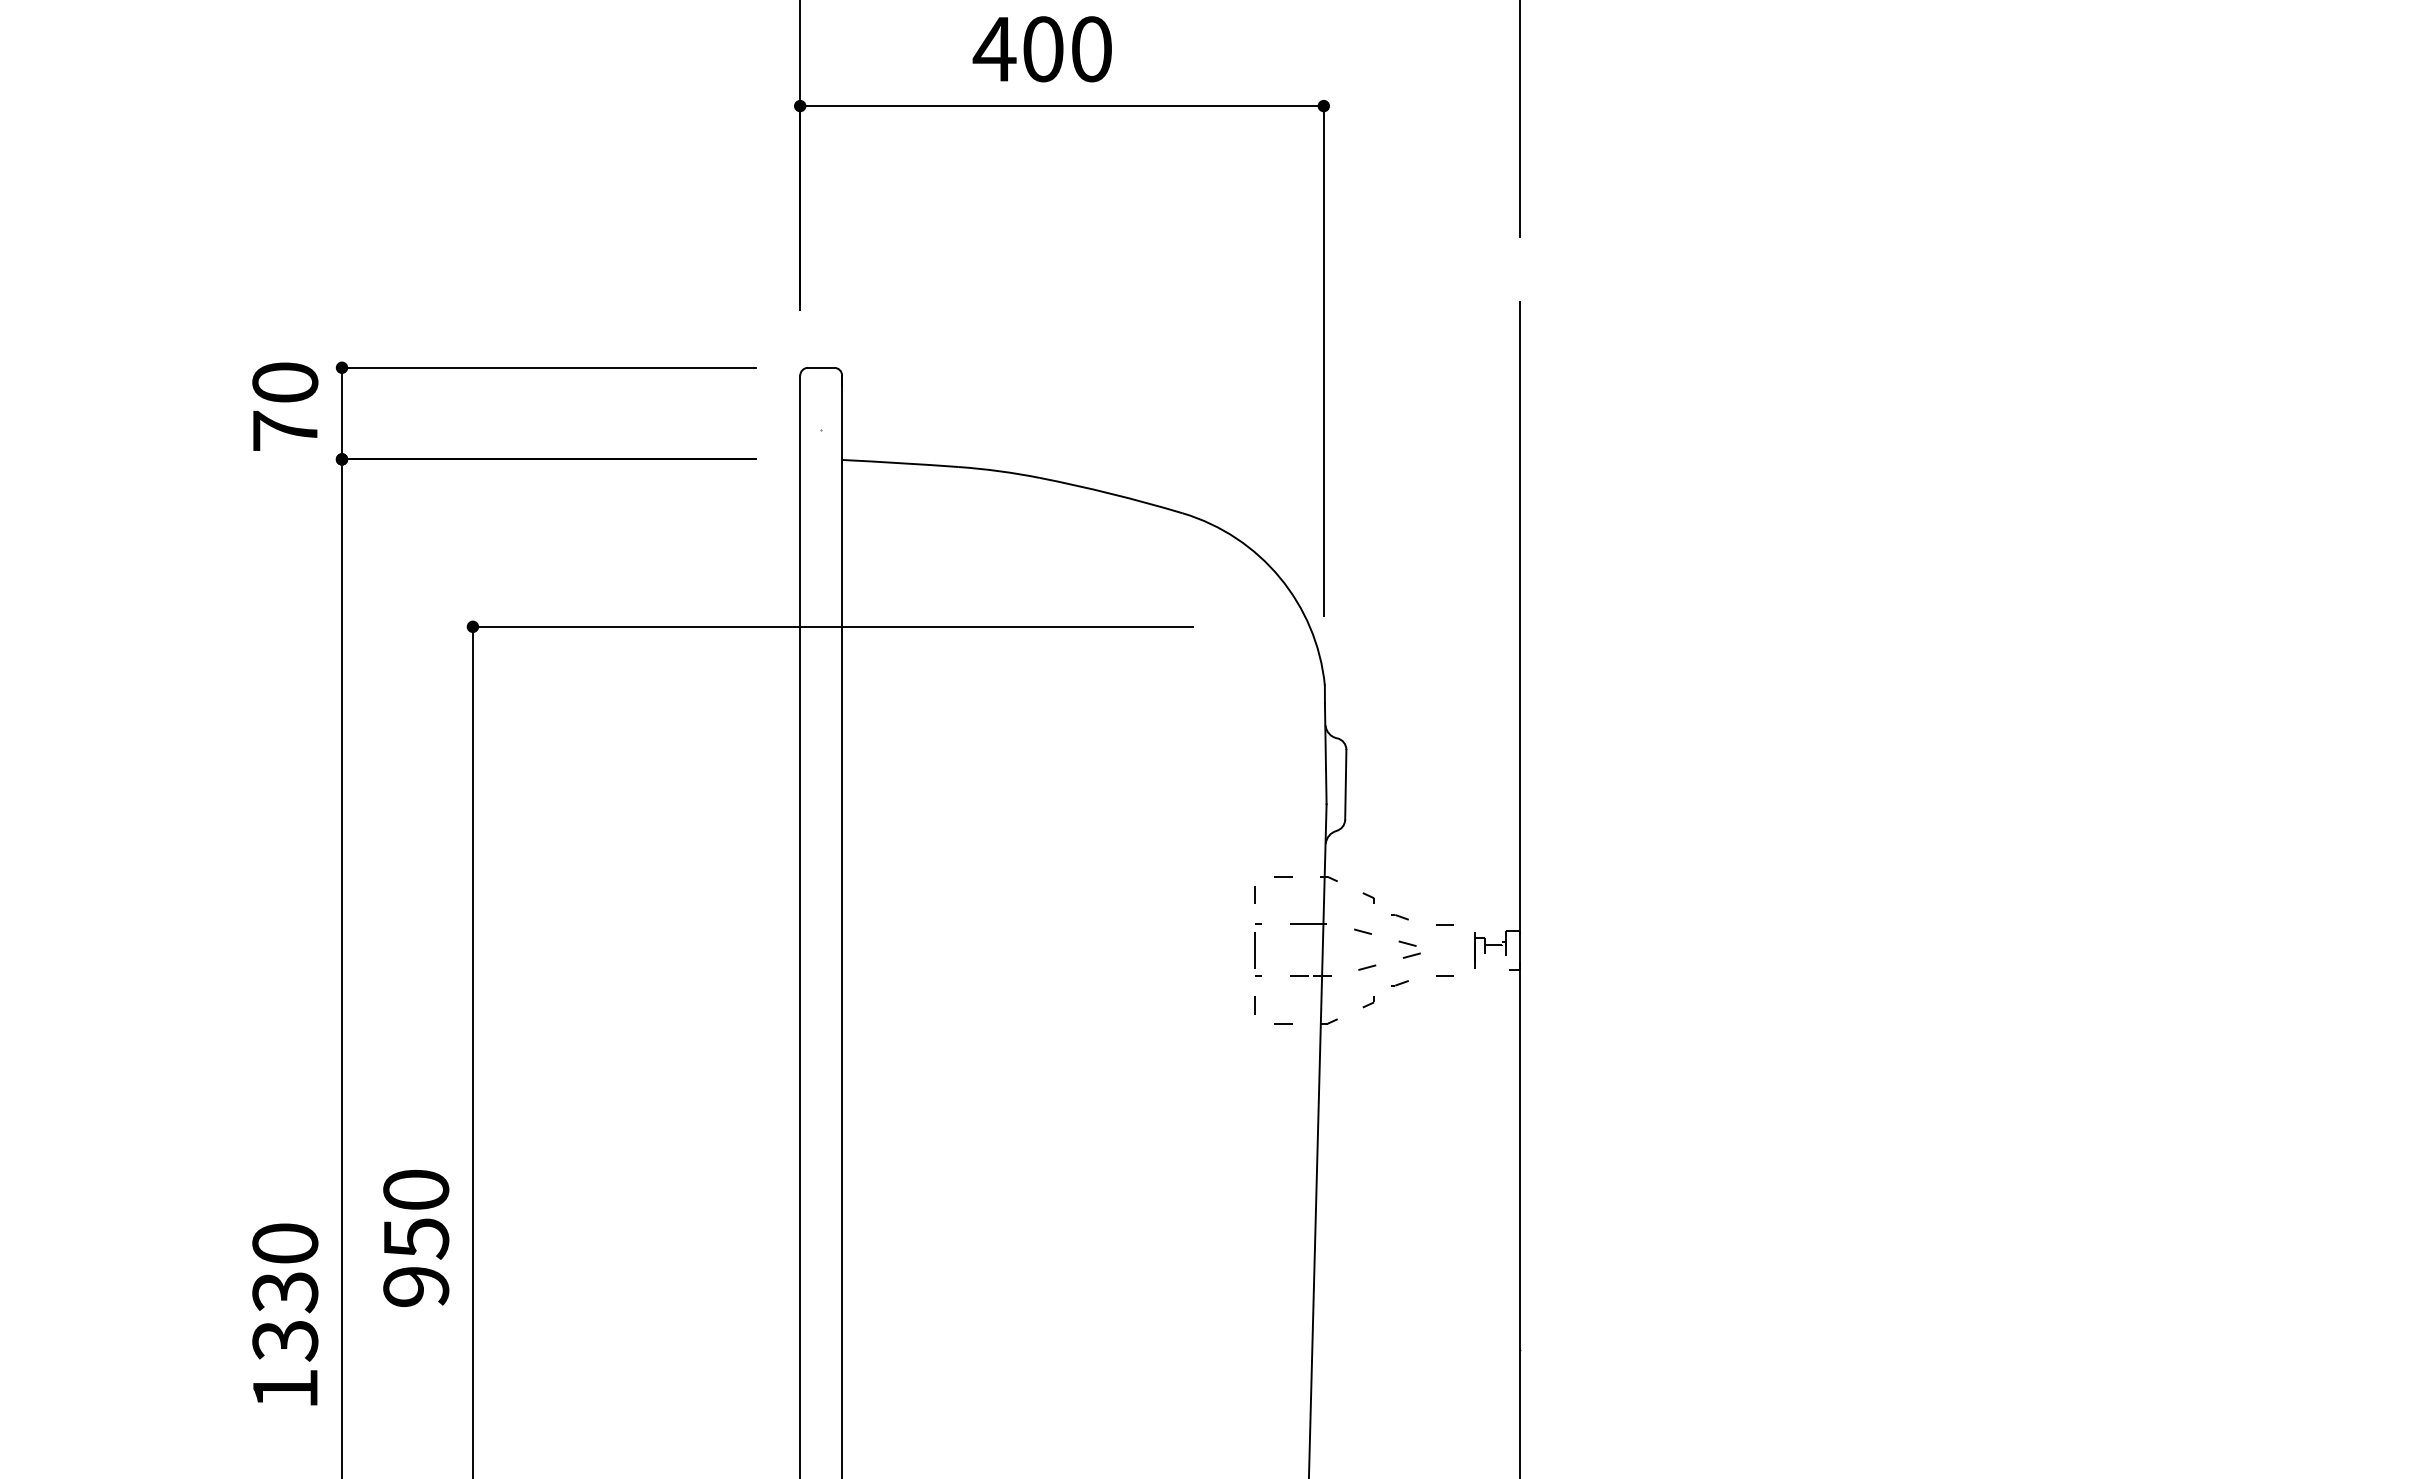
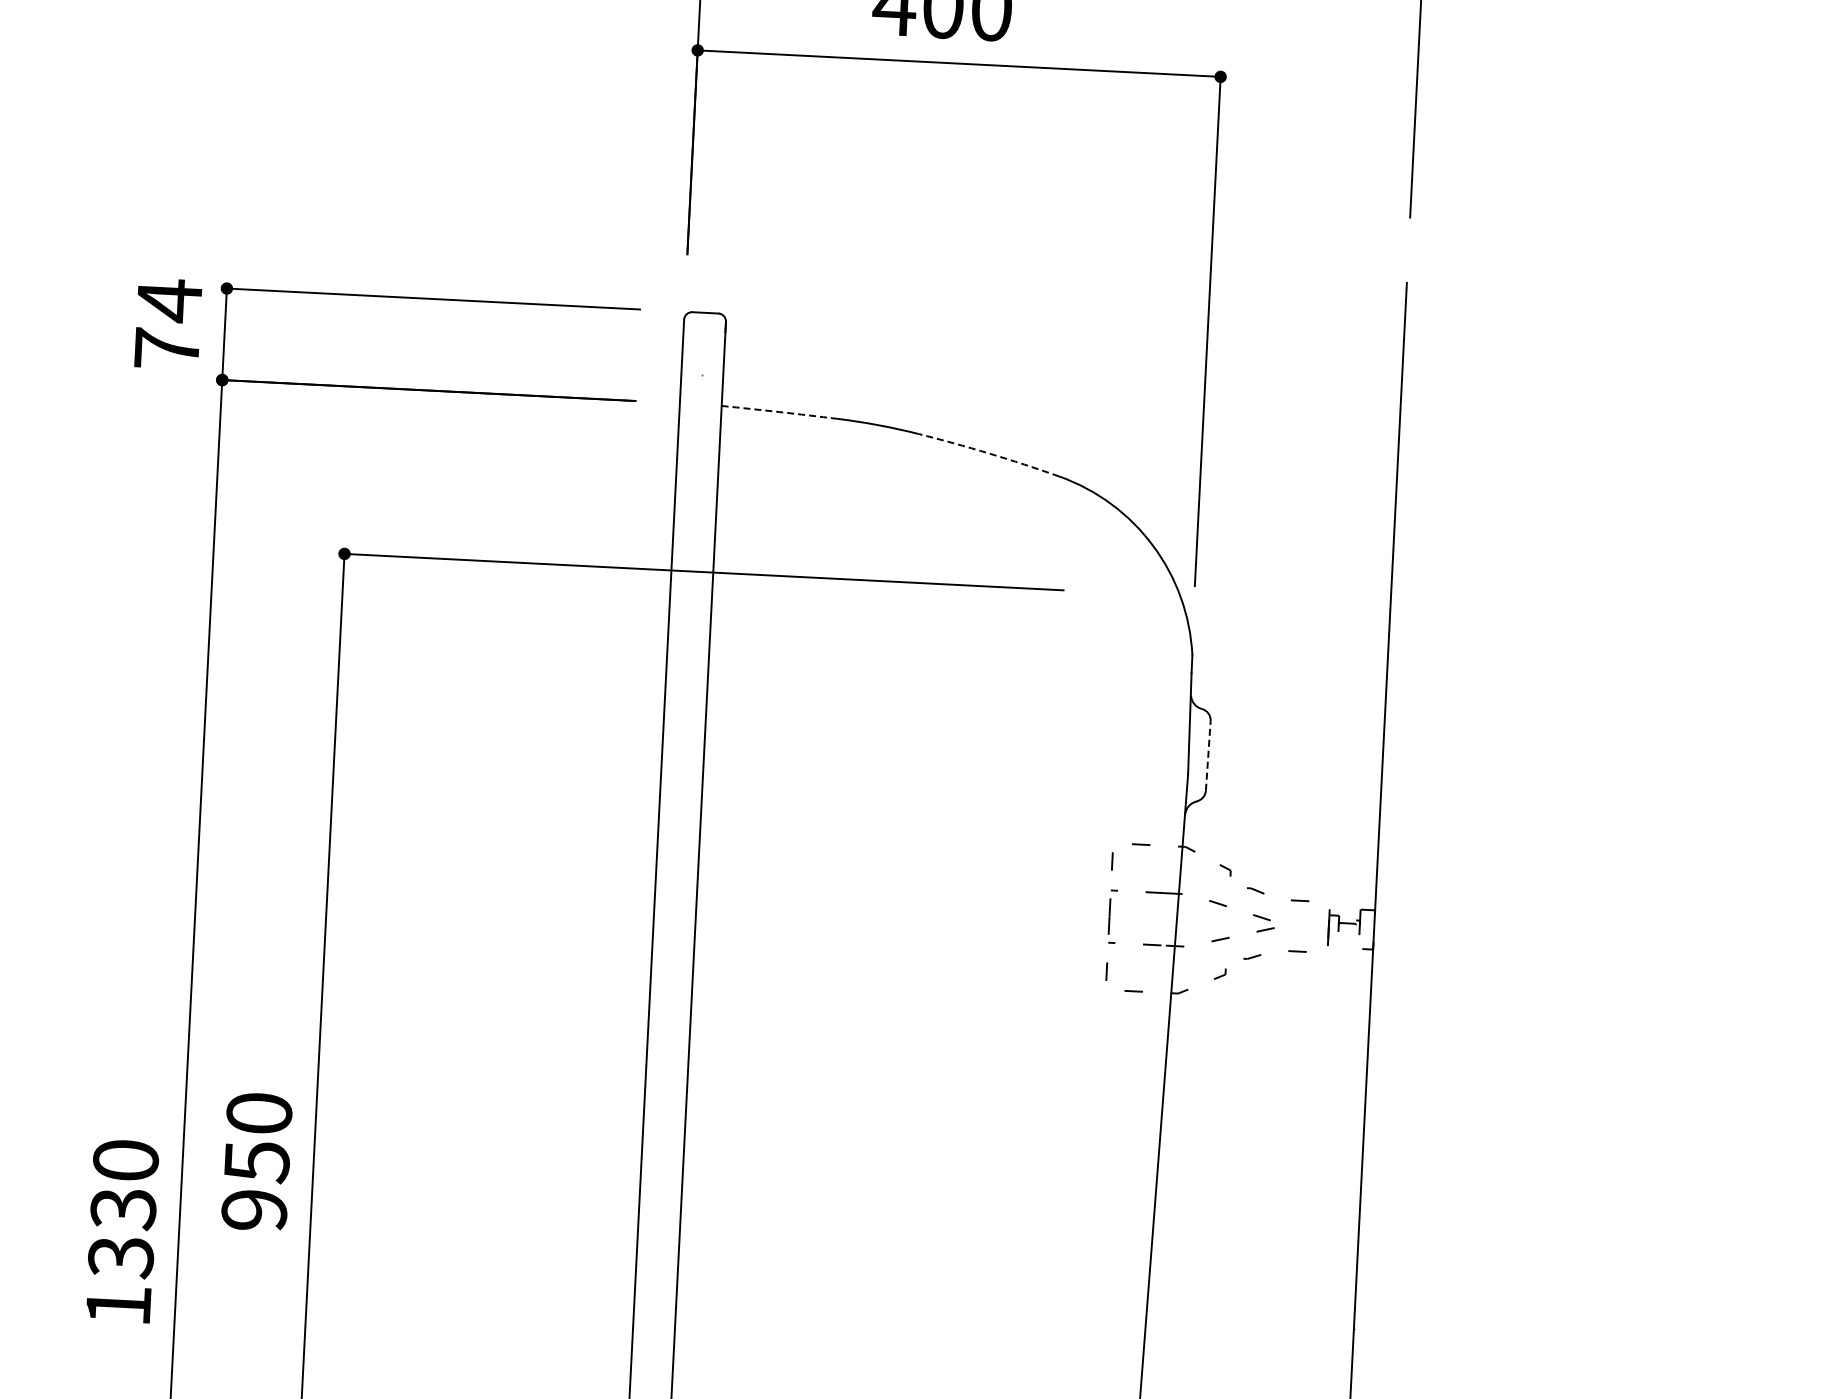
text: (285, 382) -> (169, 300), 70 -> 74
arc: (900, 463) -> (779, 412), solid -> dashed
arc: (1111, 493) -> (989, 453), solid -> dashed
line: (1345, 784) -> (1207, 755), solid -> dashed

